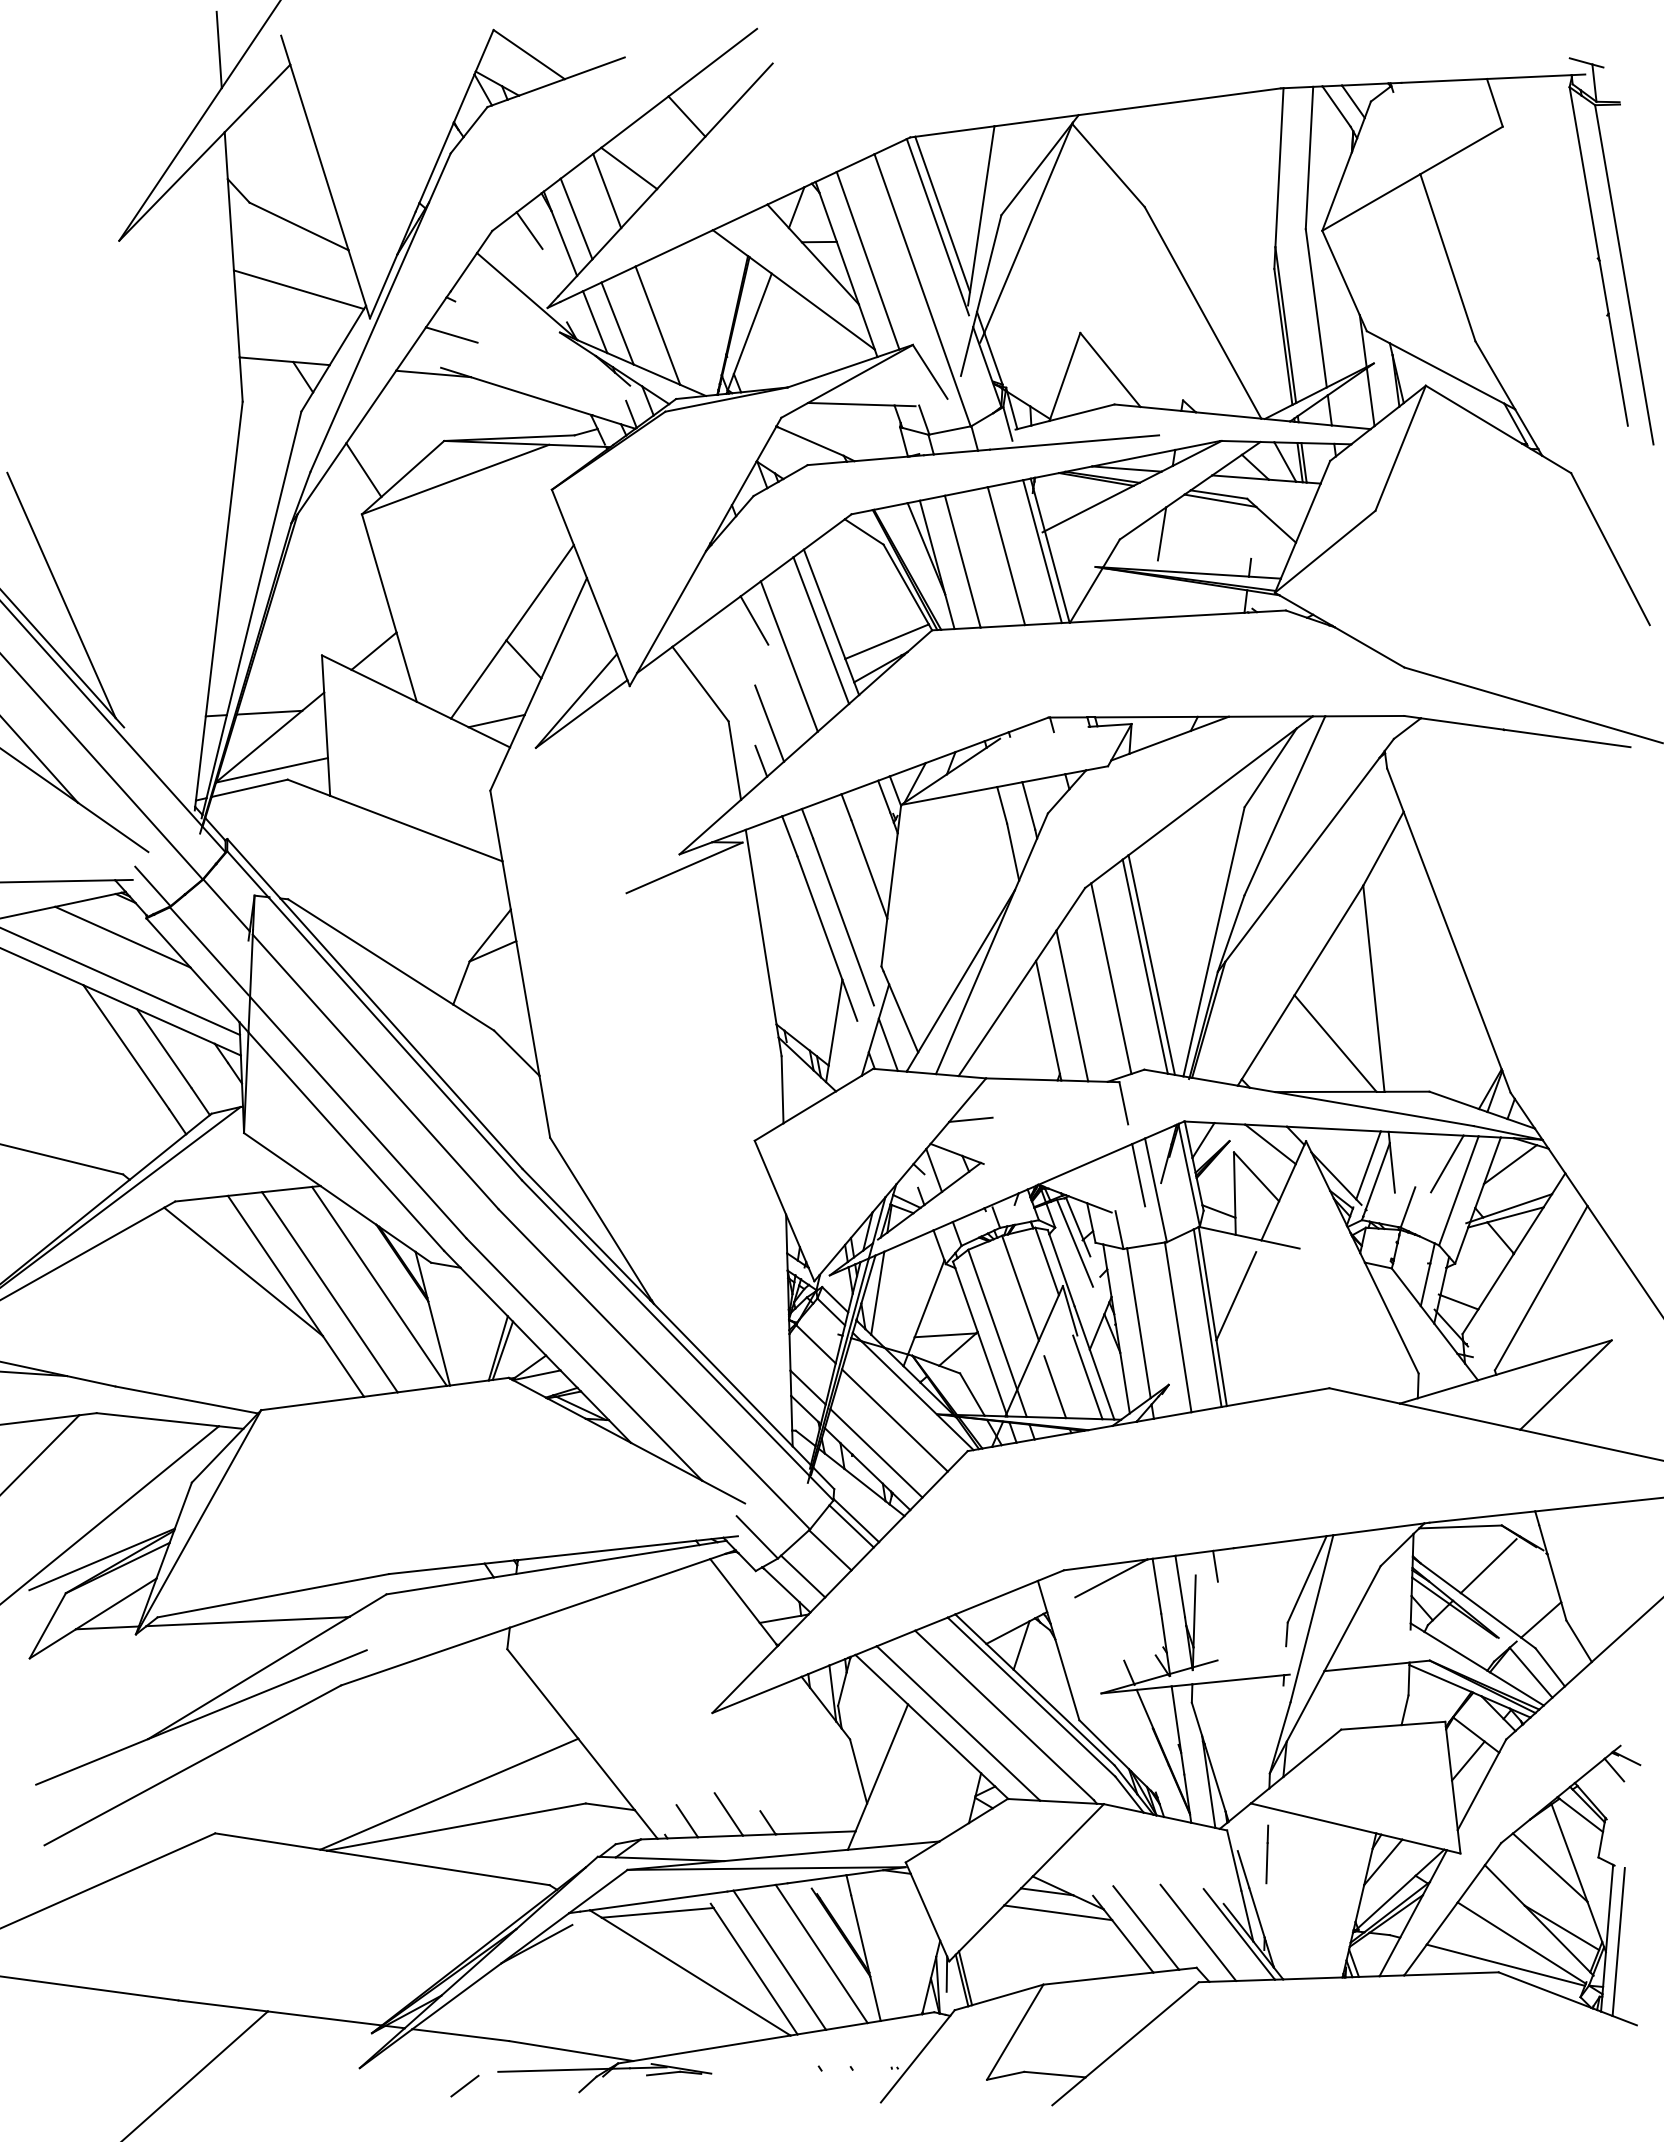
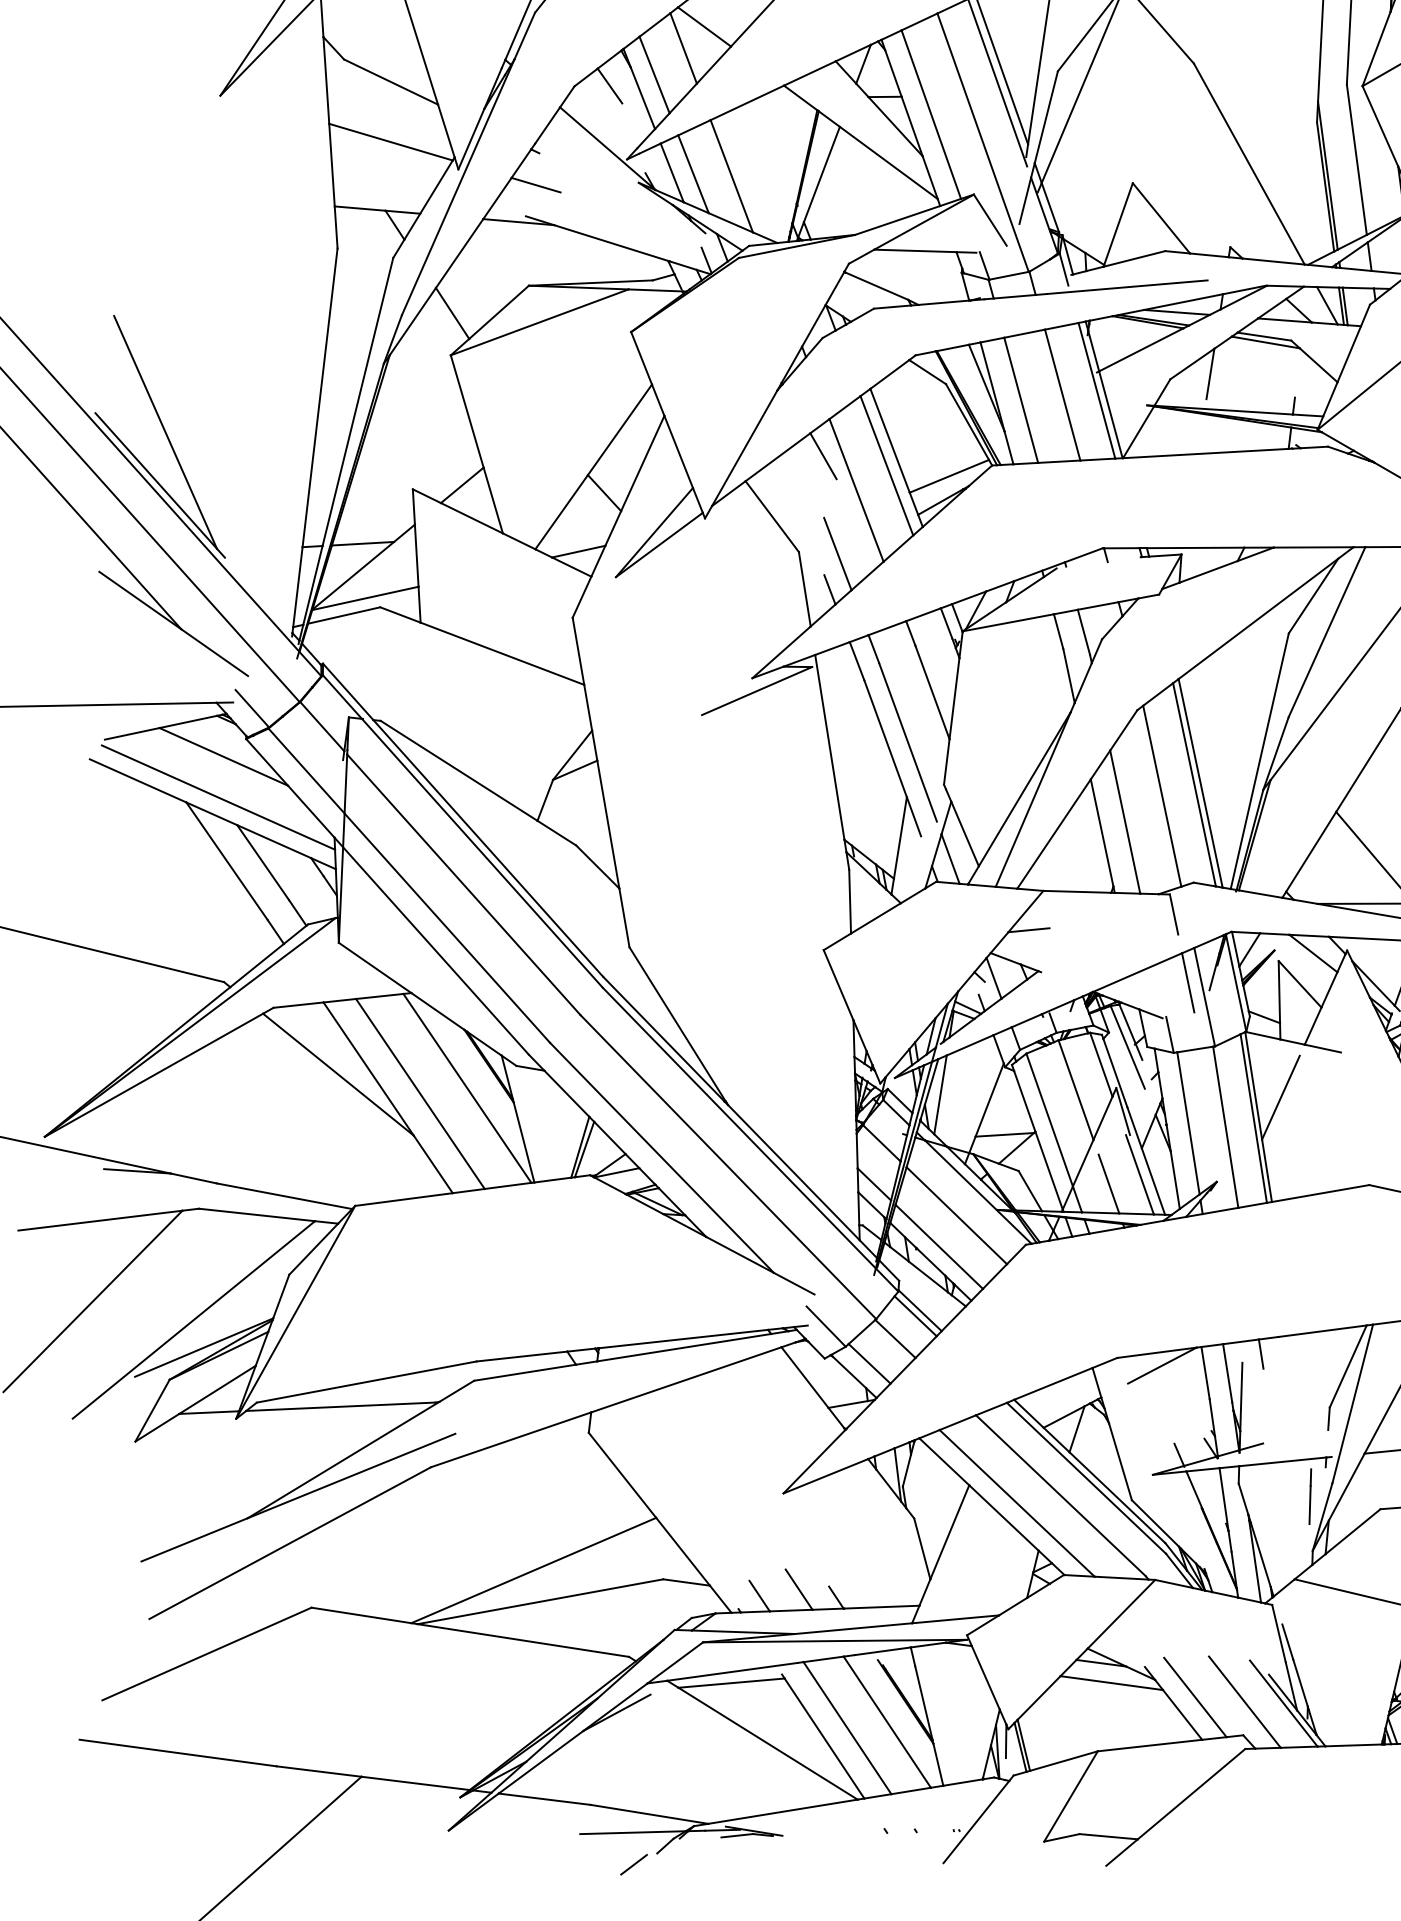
line: (1267, 1854) -> (1310, 1496), moved
line: (464, 2085) -> (633, 1864), moved

